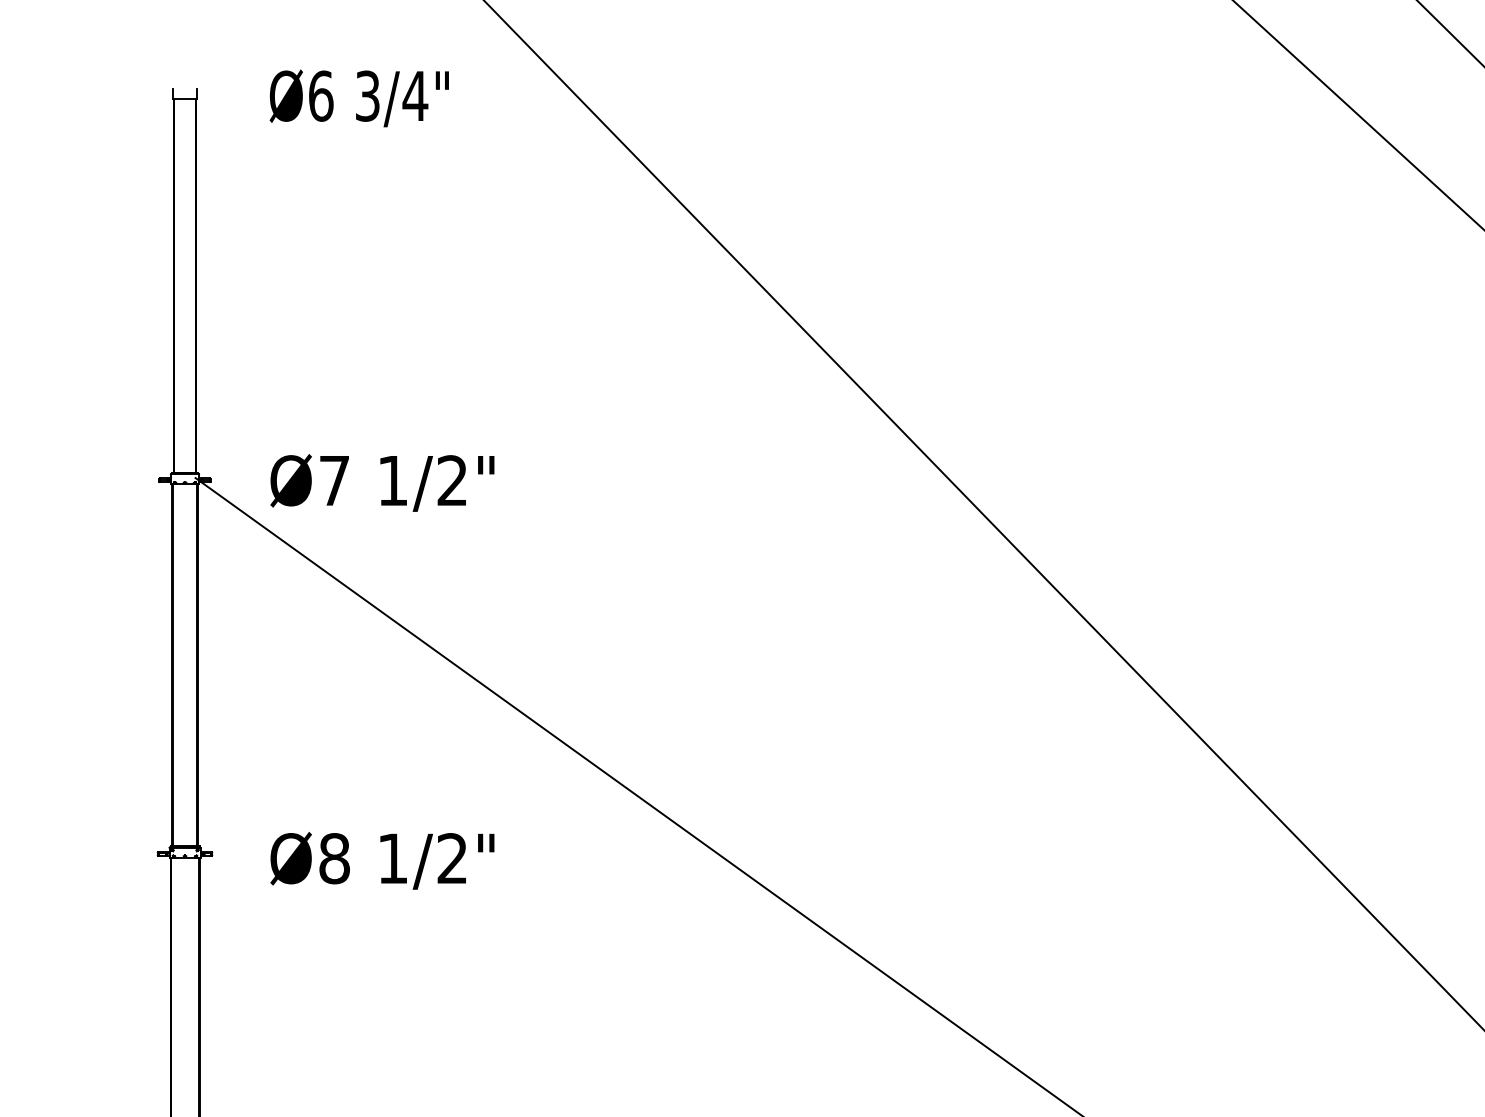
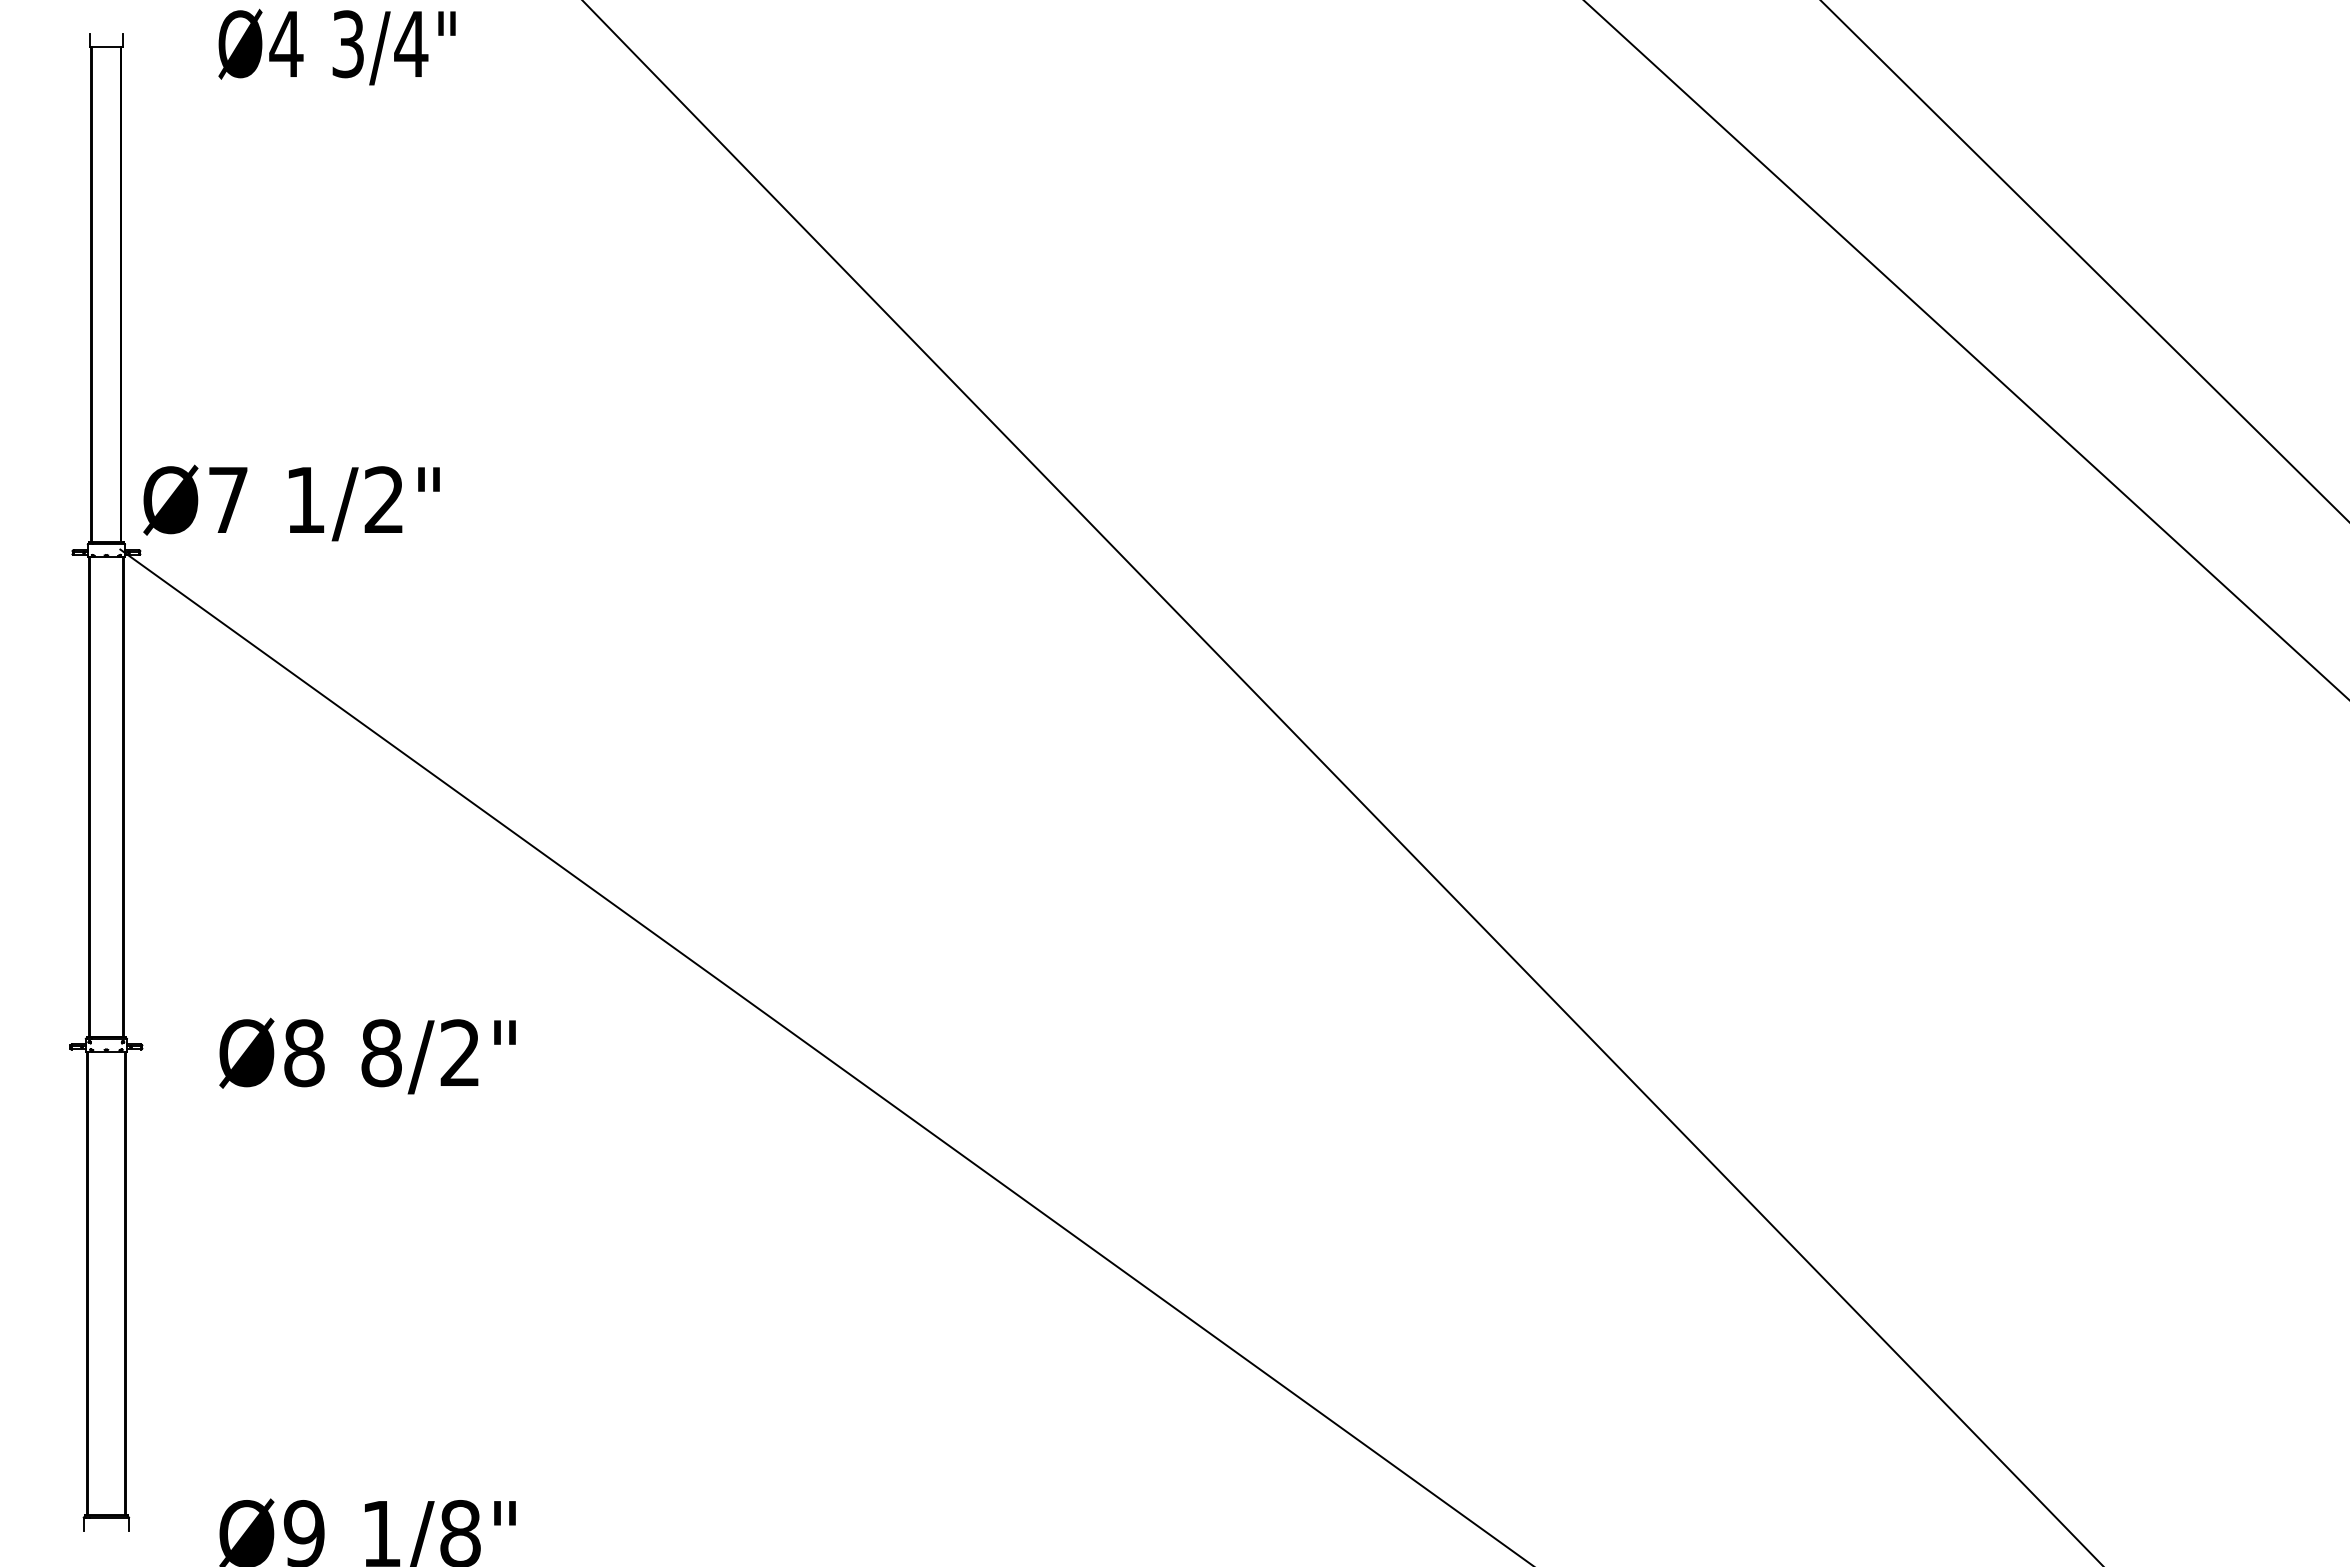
text: (321, 96) -> (286, 44), Ø6 -> Ø4
text: (382, 482) -> (291, 502), moved
text: (392, 858) -> (381, 1053), 1/2" -> 8/2"

